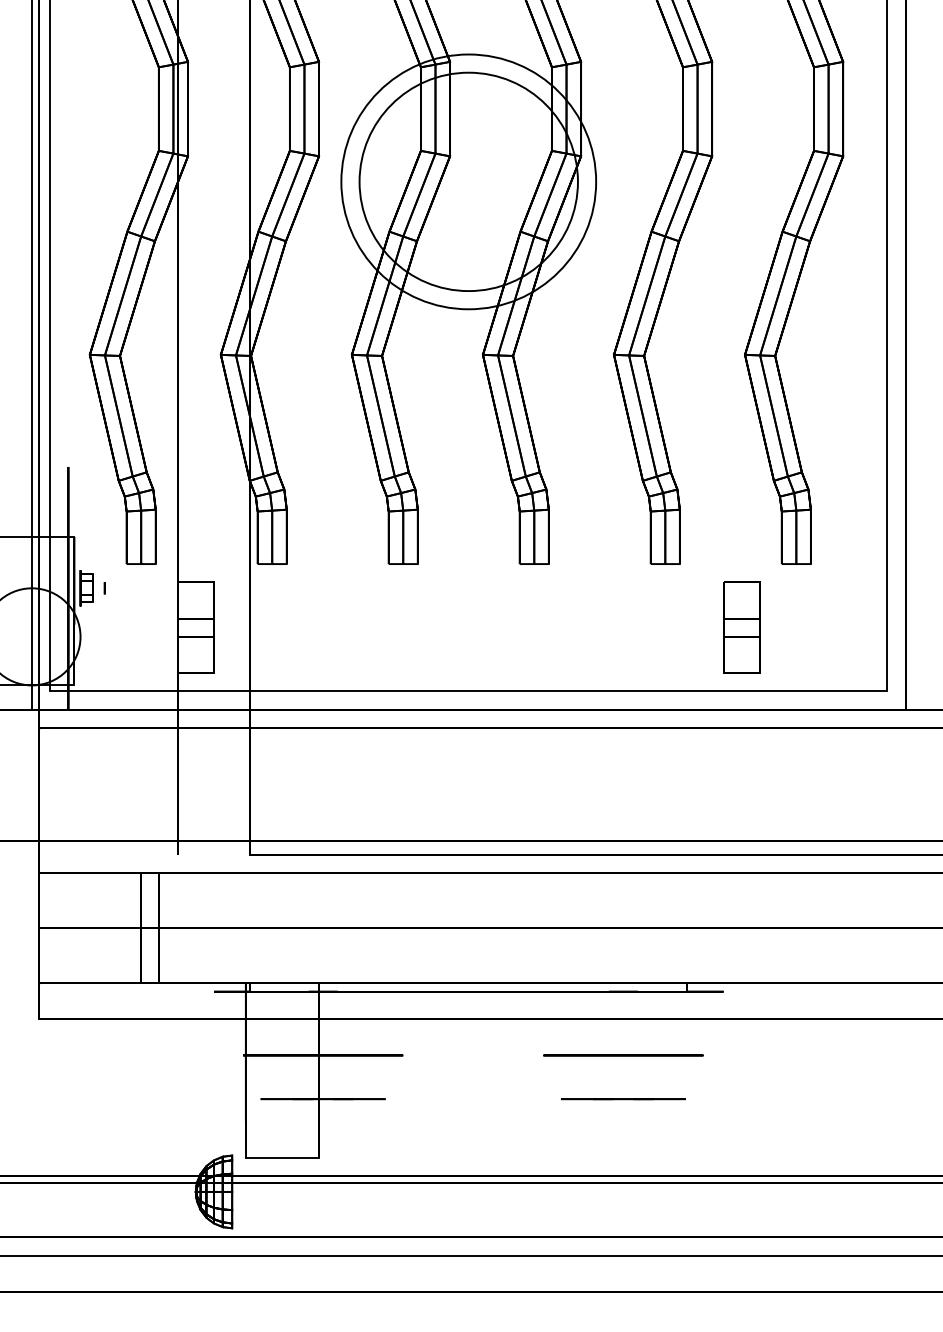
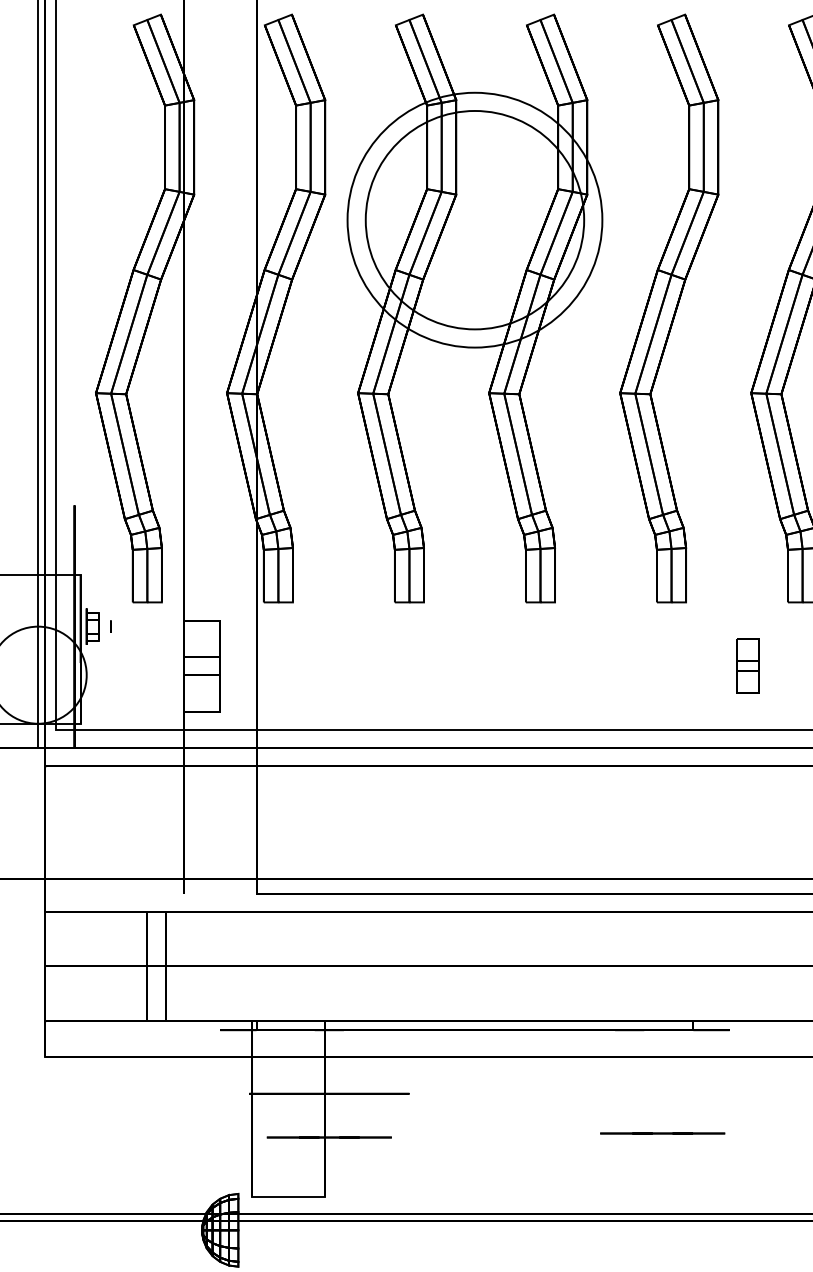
part: (741, 627) -> (747, 665), size x0.6
circle: (623, 1055) -> (629, 1093), removed
line: (623, 1099) -> (662, 1133), moved

